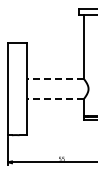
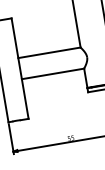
line: (55, 79) -> (49, 53), dashed -> solid
line: (55, 98) -> (52, 73), dashed -> solid

